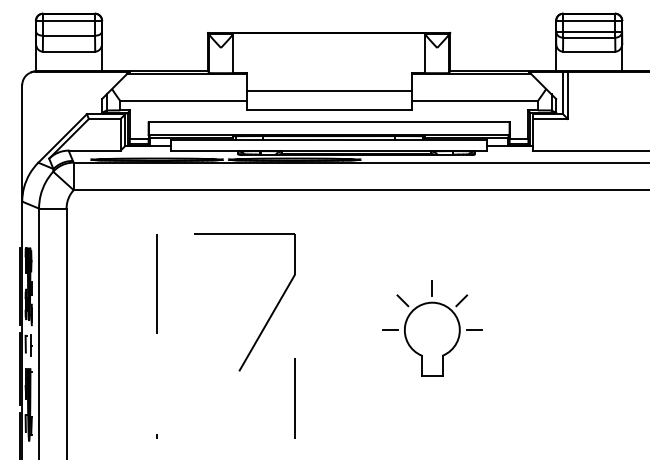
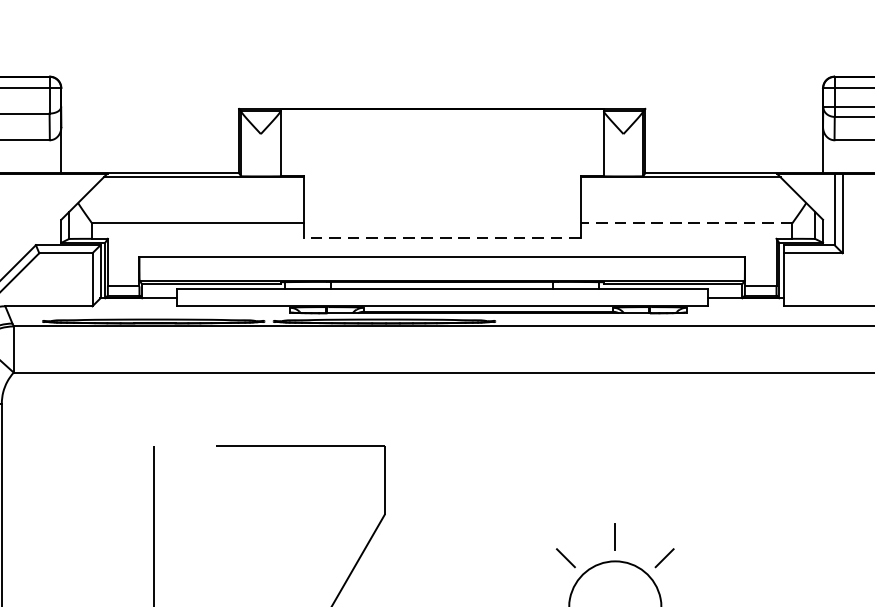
line: (328, 90) -> (441, 205), removed
line: (474, 101) -> (686, 223), solid -> dashed
line: (329, 110) -> (442, 238), solid -> dashed

